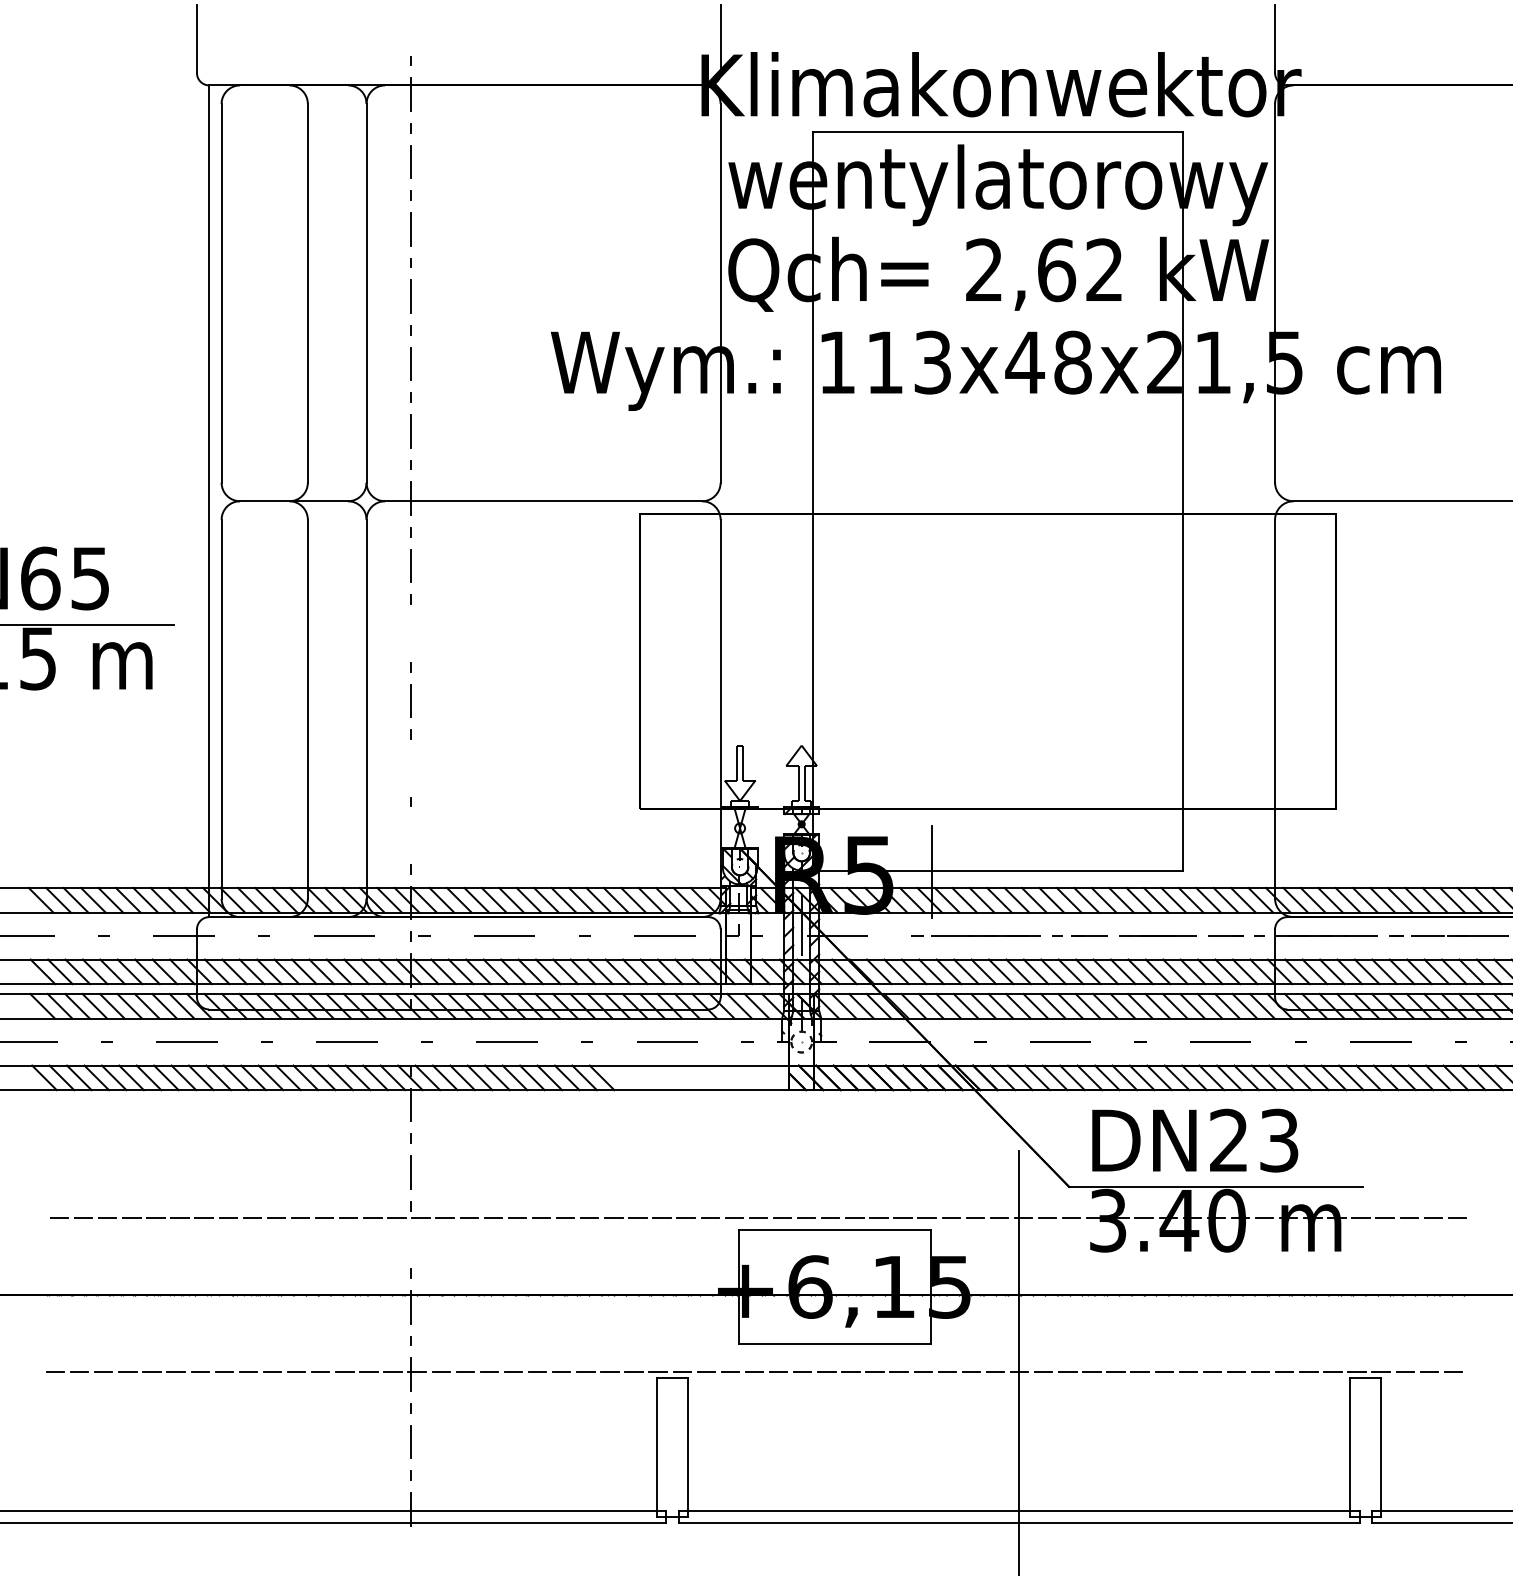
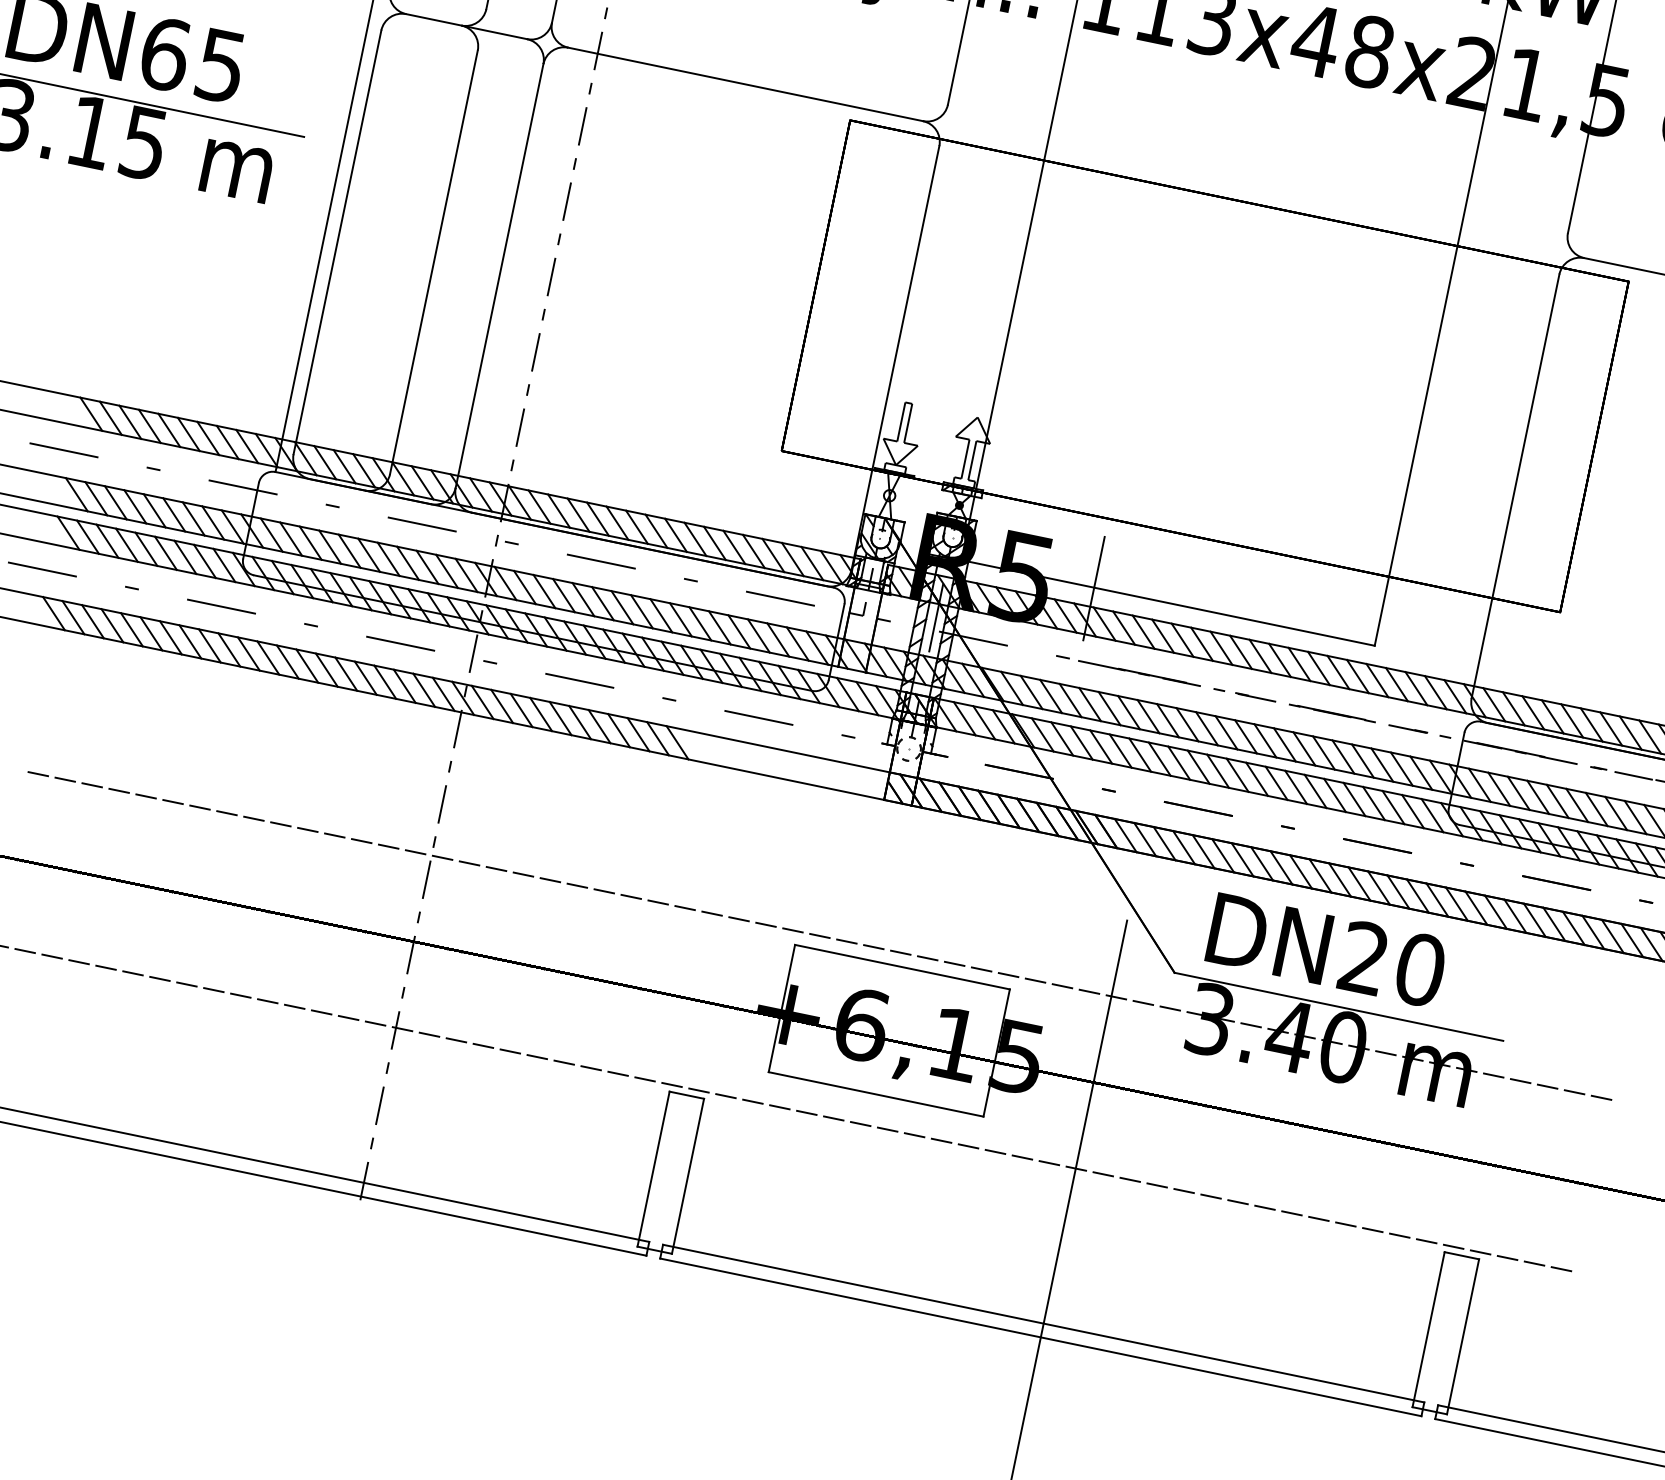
line: (411, 633) -> (567, 201), added
line: (411, 767) -> (536, 351), added
line: (411, 835) -> (520, 427), added
line: (411, 1037) -> (473, 653), added
text: (1279, 1140) -> (1420, 969), DN23 -> DN20
line: (411, 1239) -> (427, 879), added

